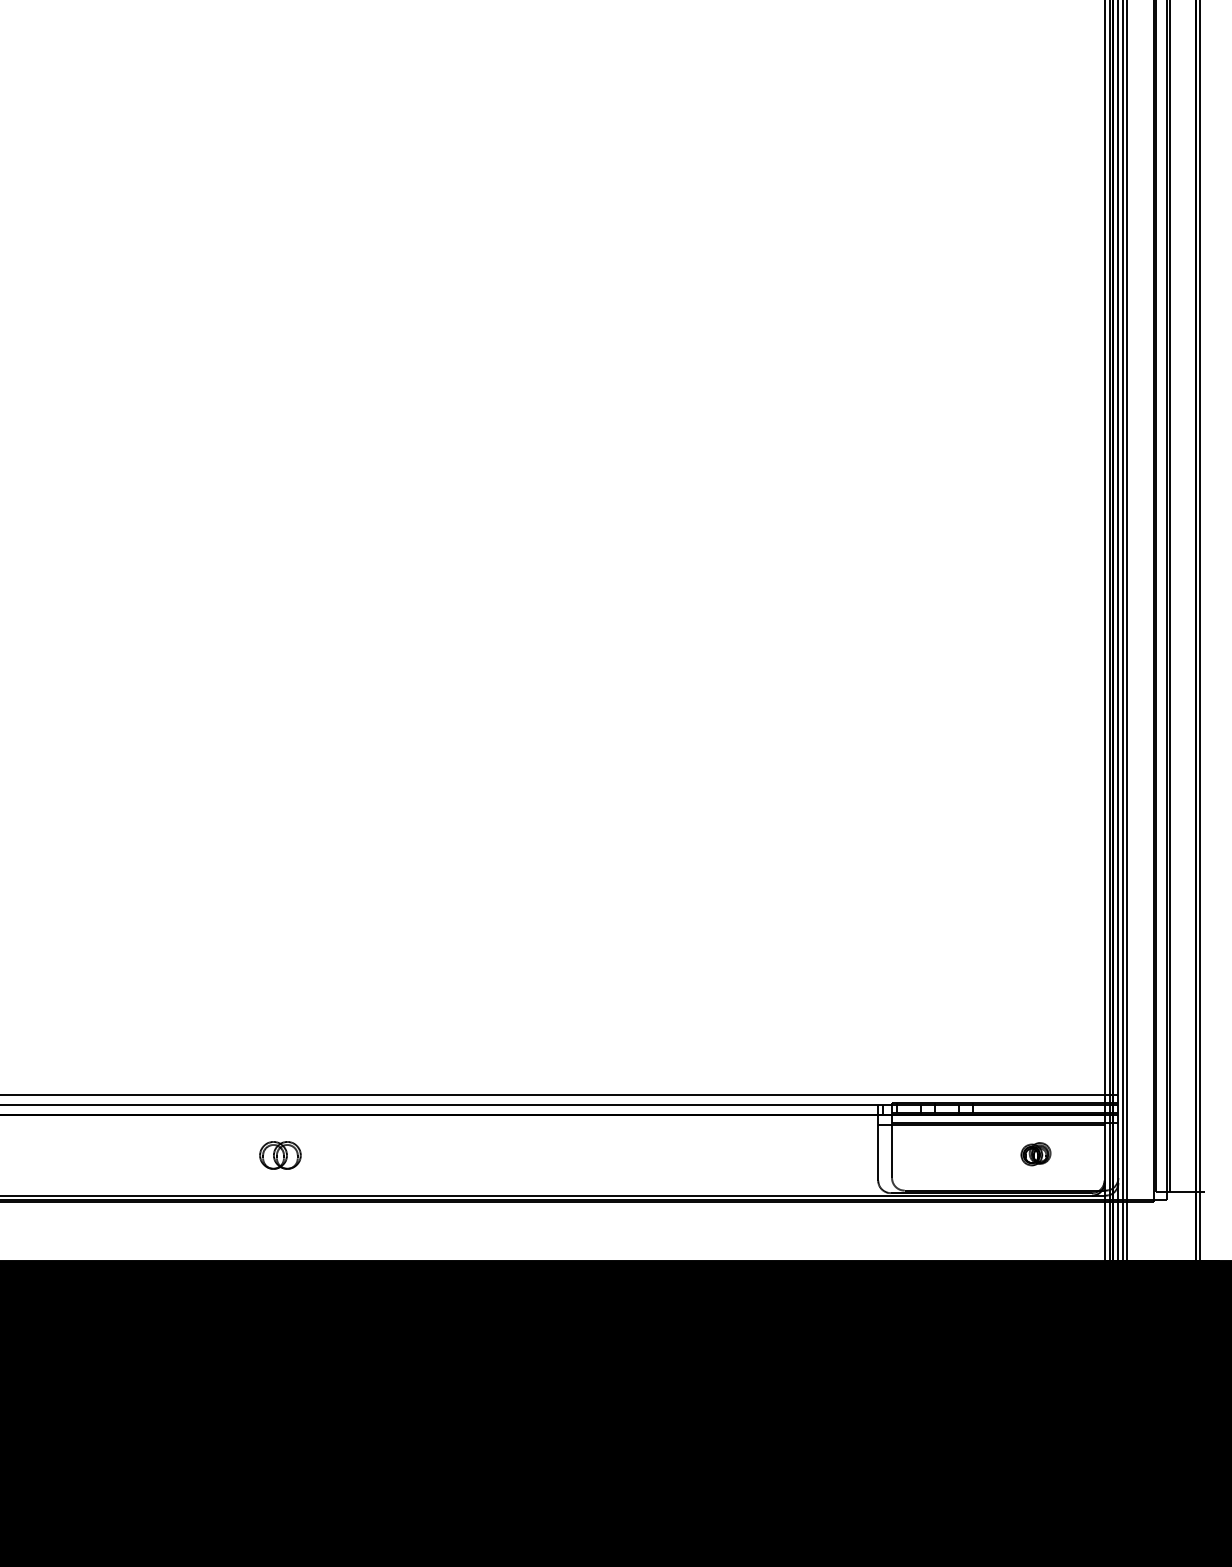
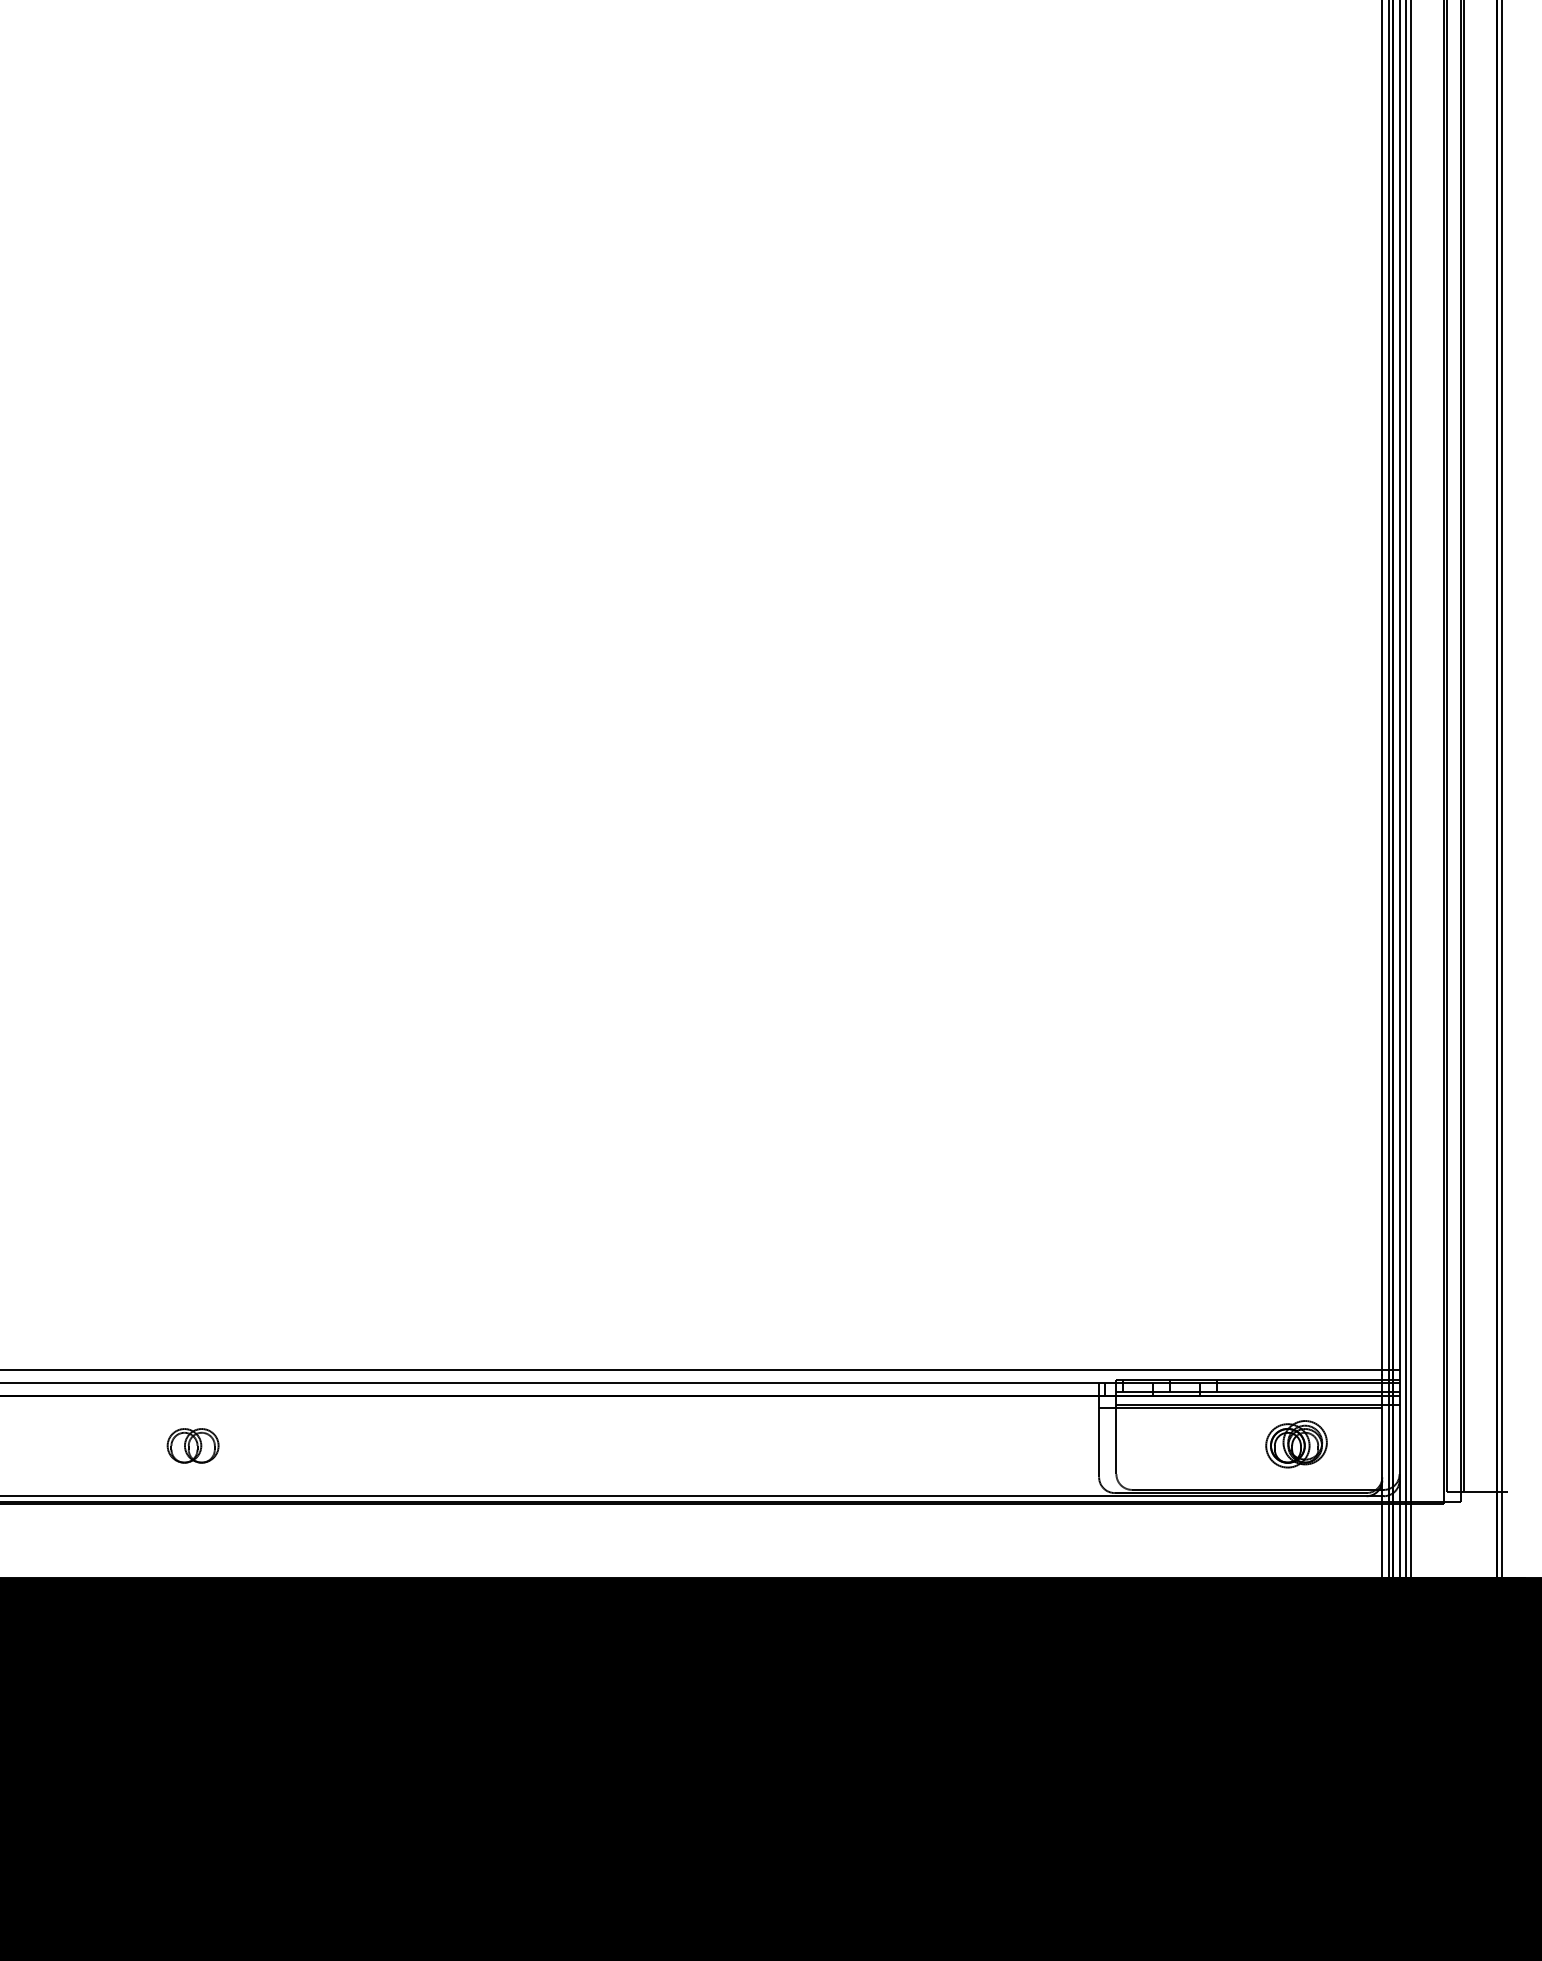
part: (1035, 1154) -> (1296, 1444), size x1.67
part: (279, 1155) -> (192, 1445), moved

